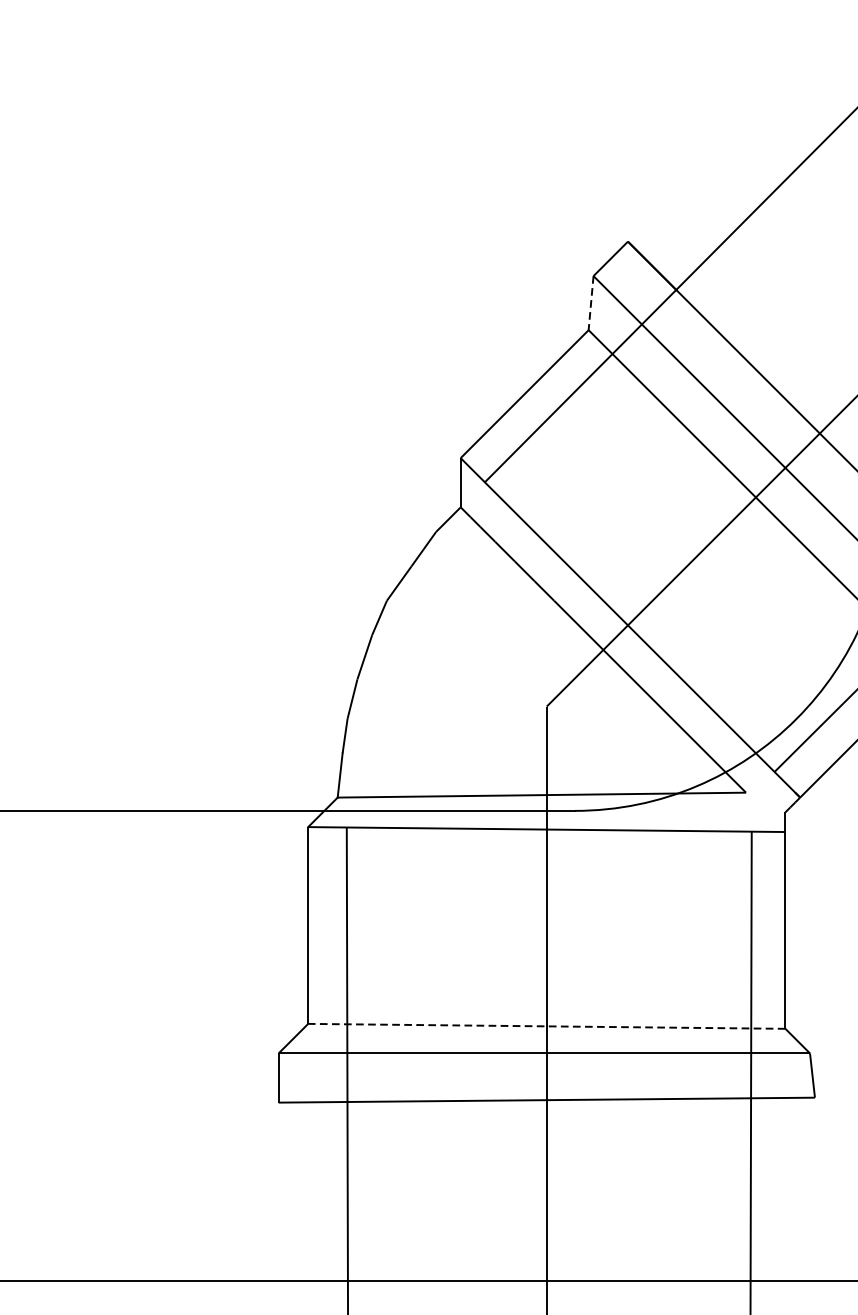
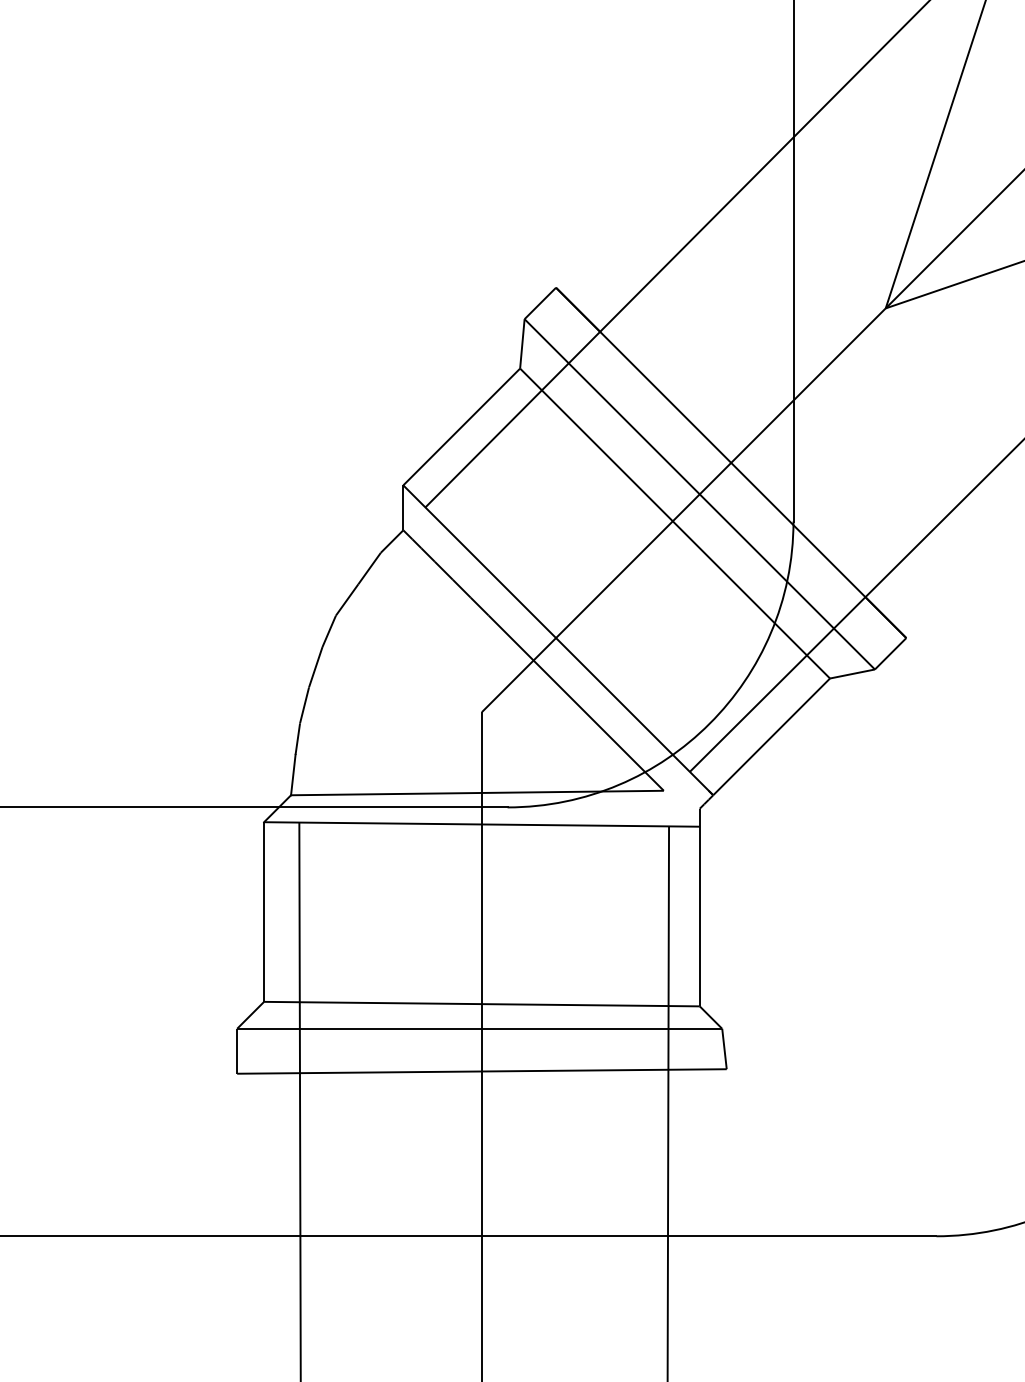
line: (591, 302) -> (522, 343), dashed -> solid
line: (546, 1026) -> (481, 1004), dashed -> solid

